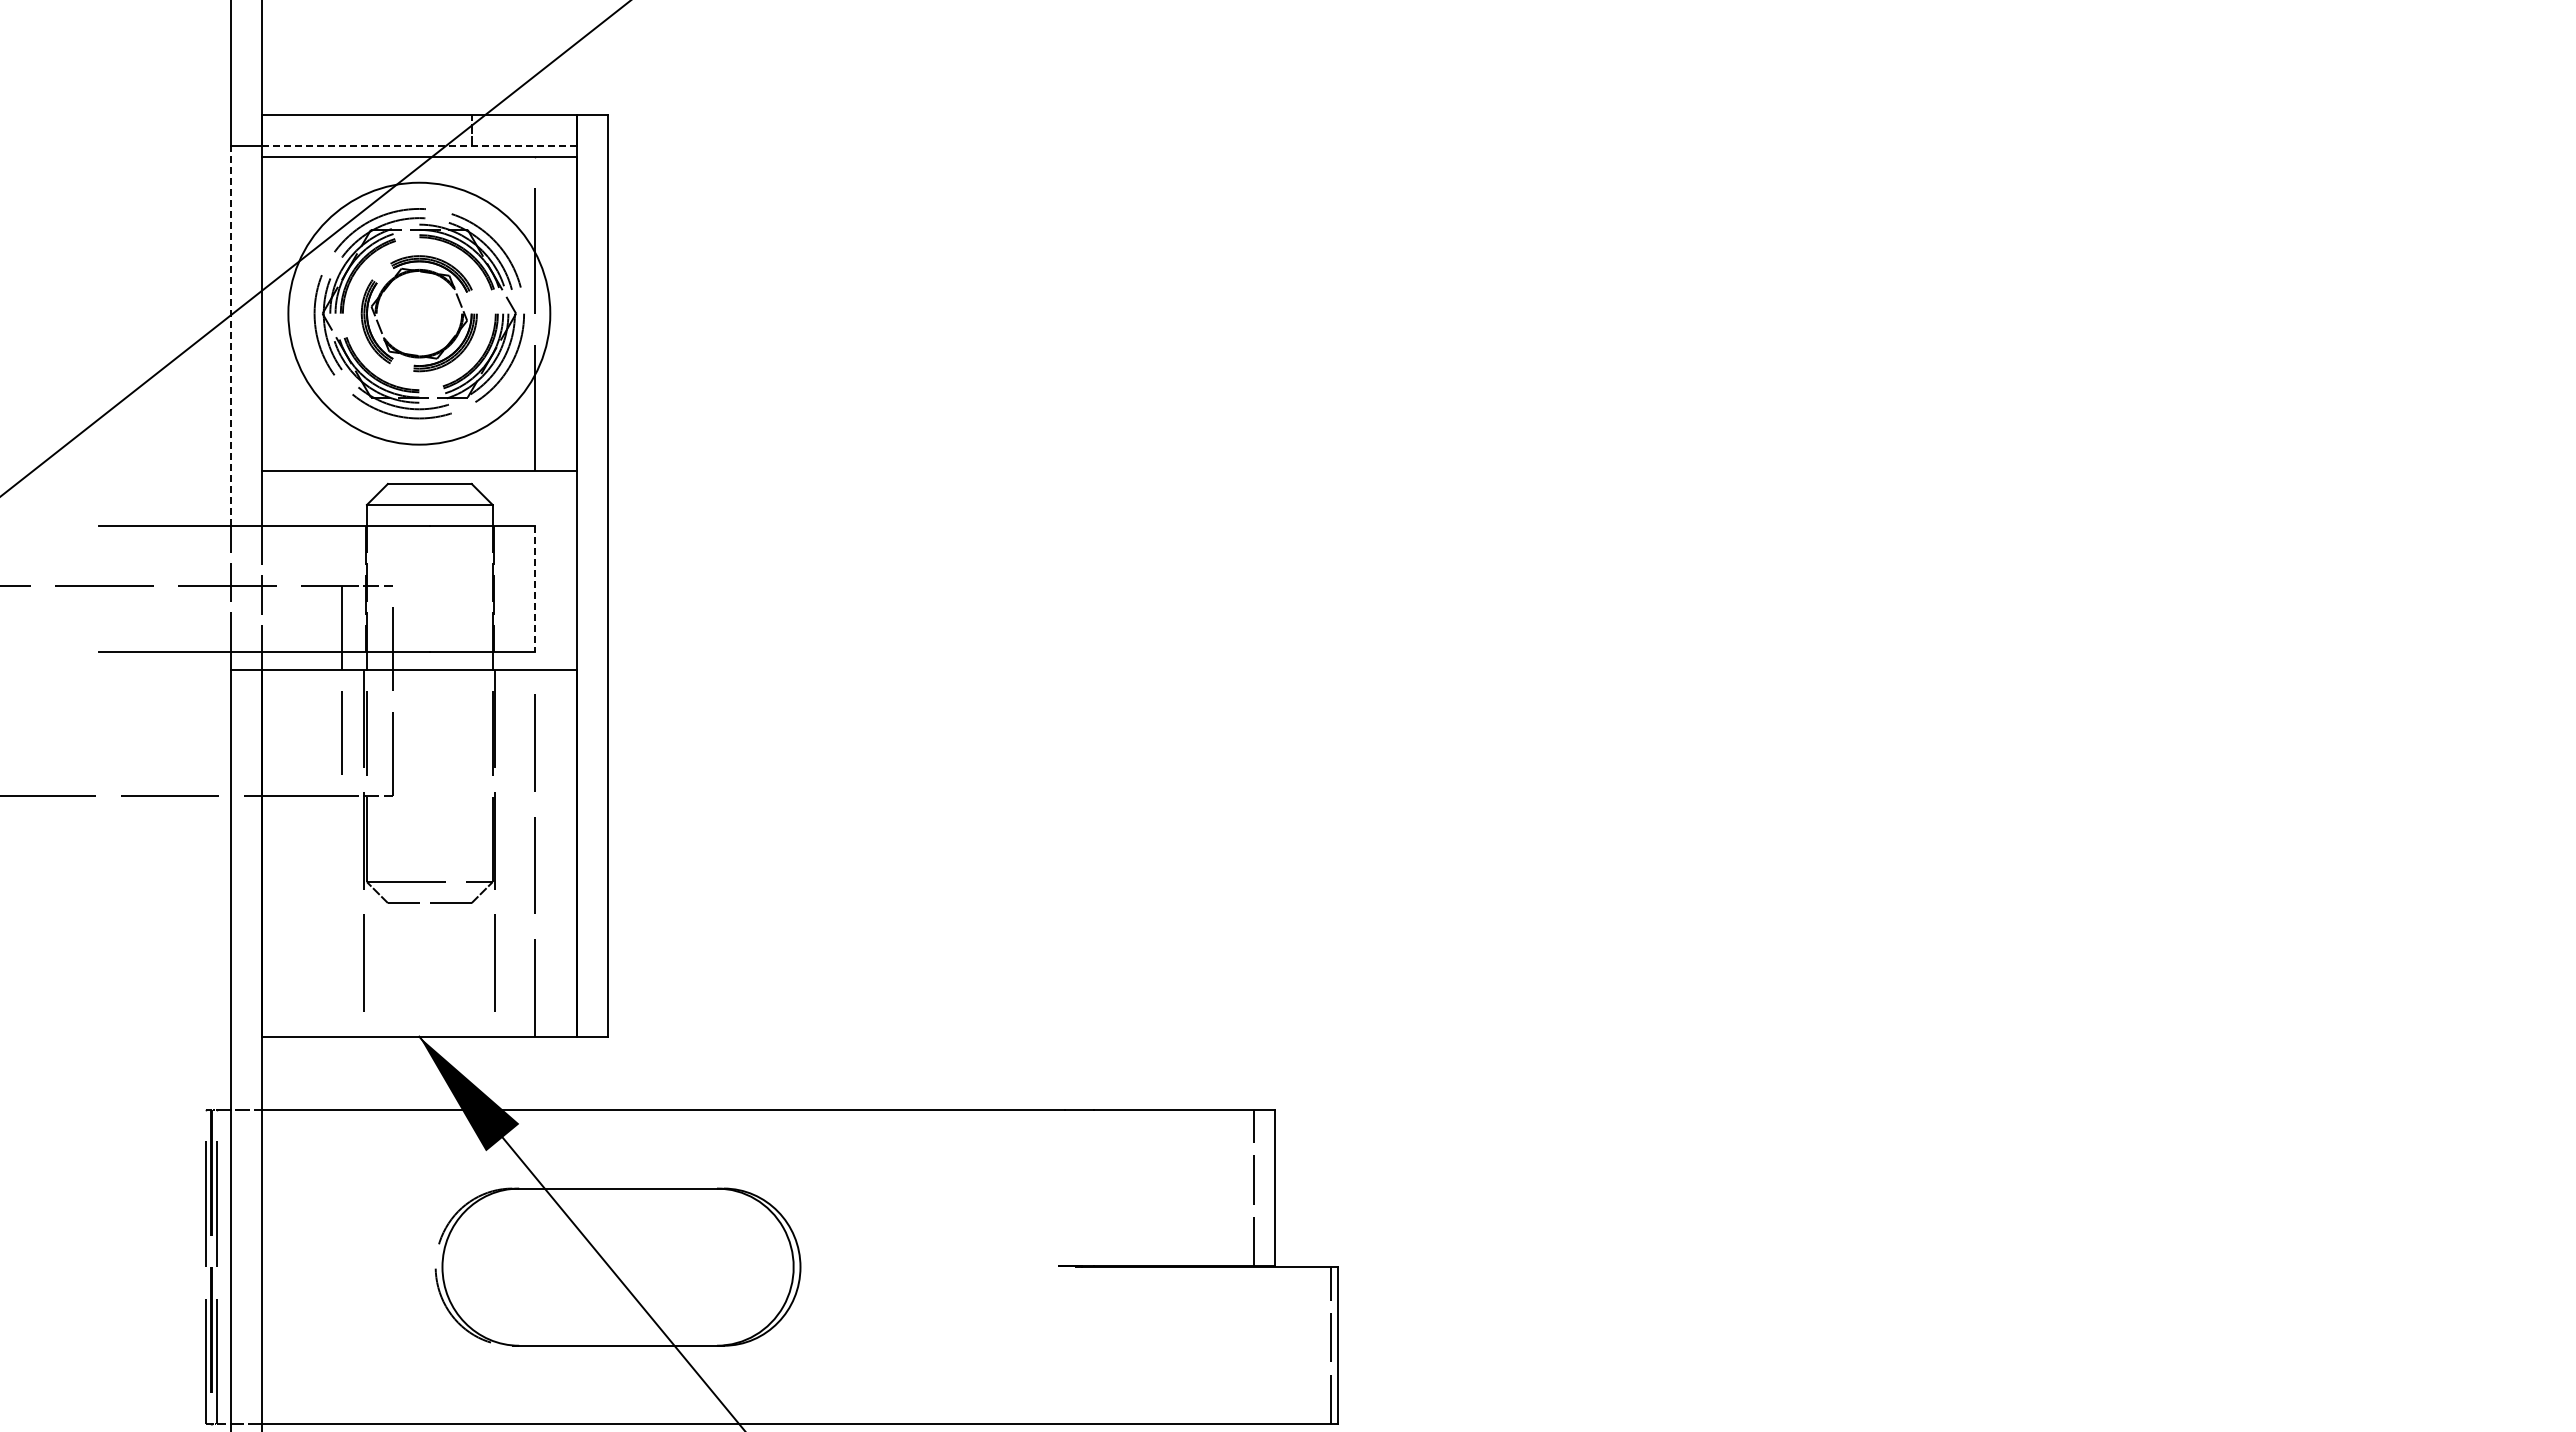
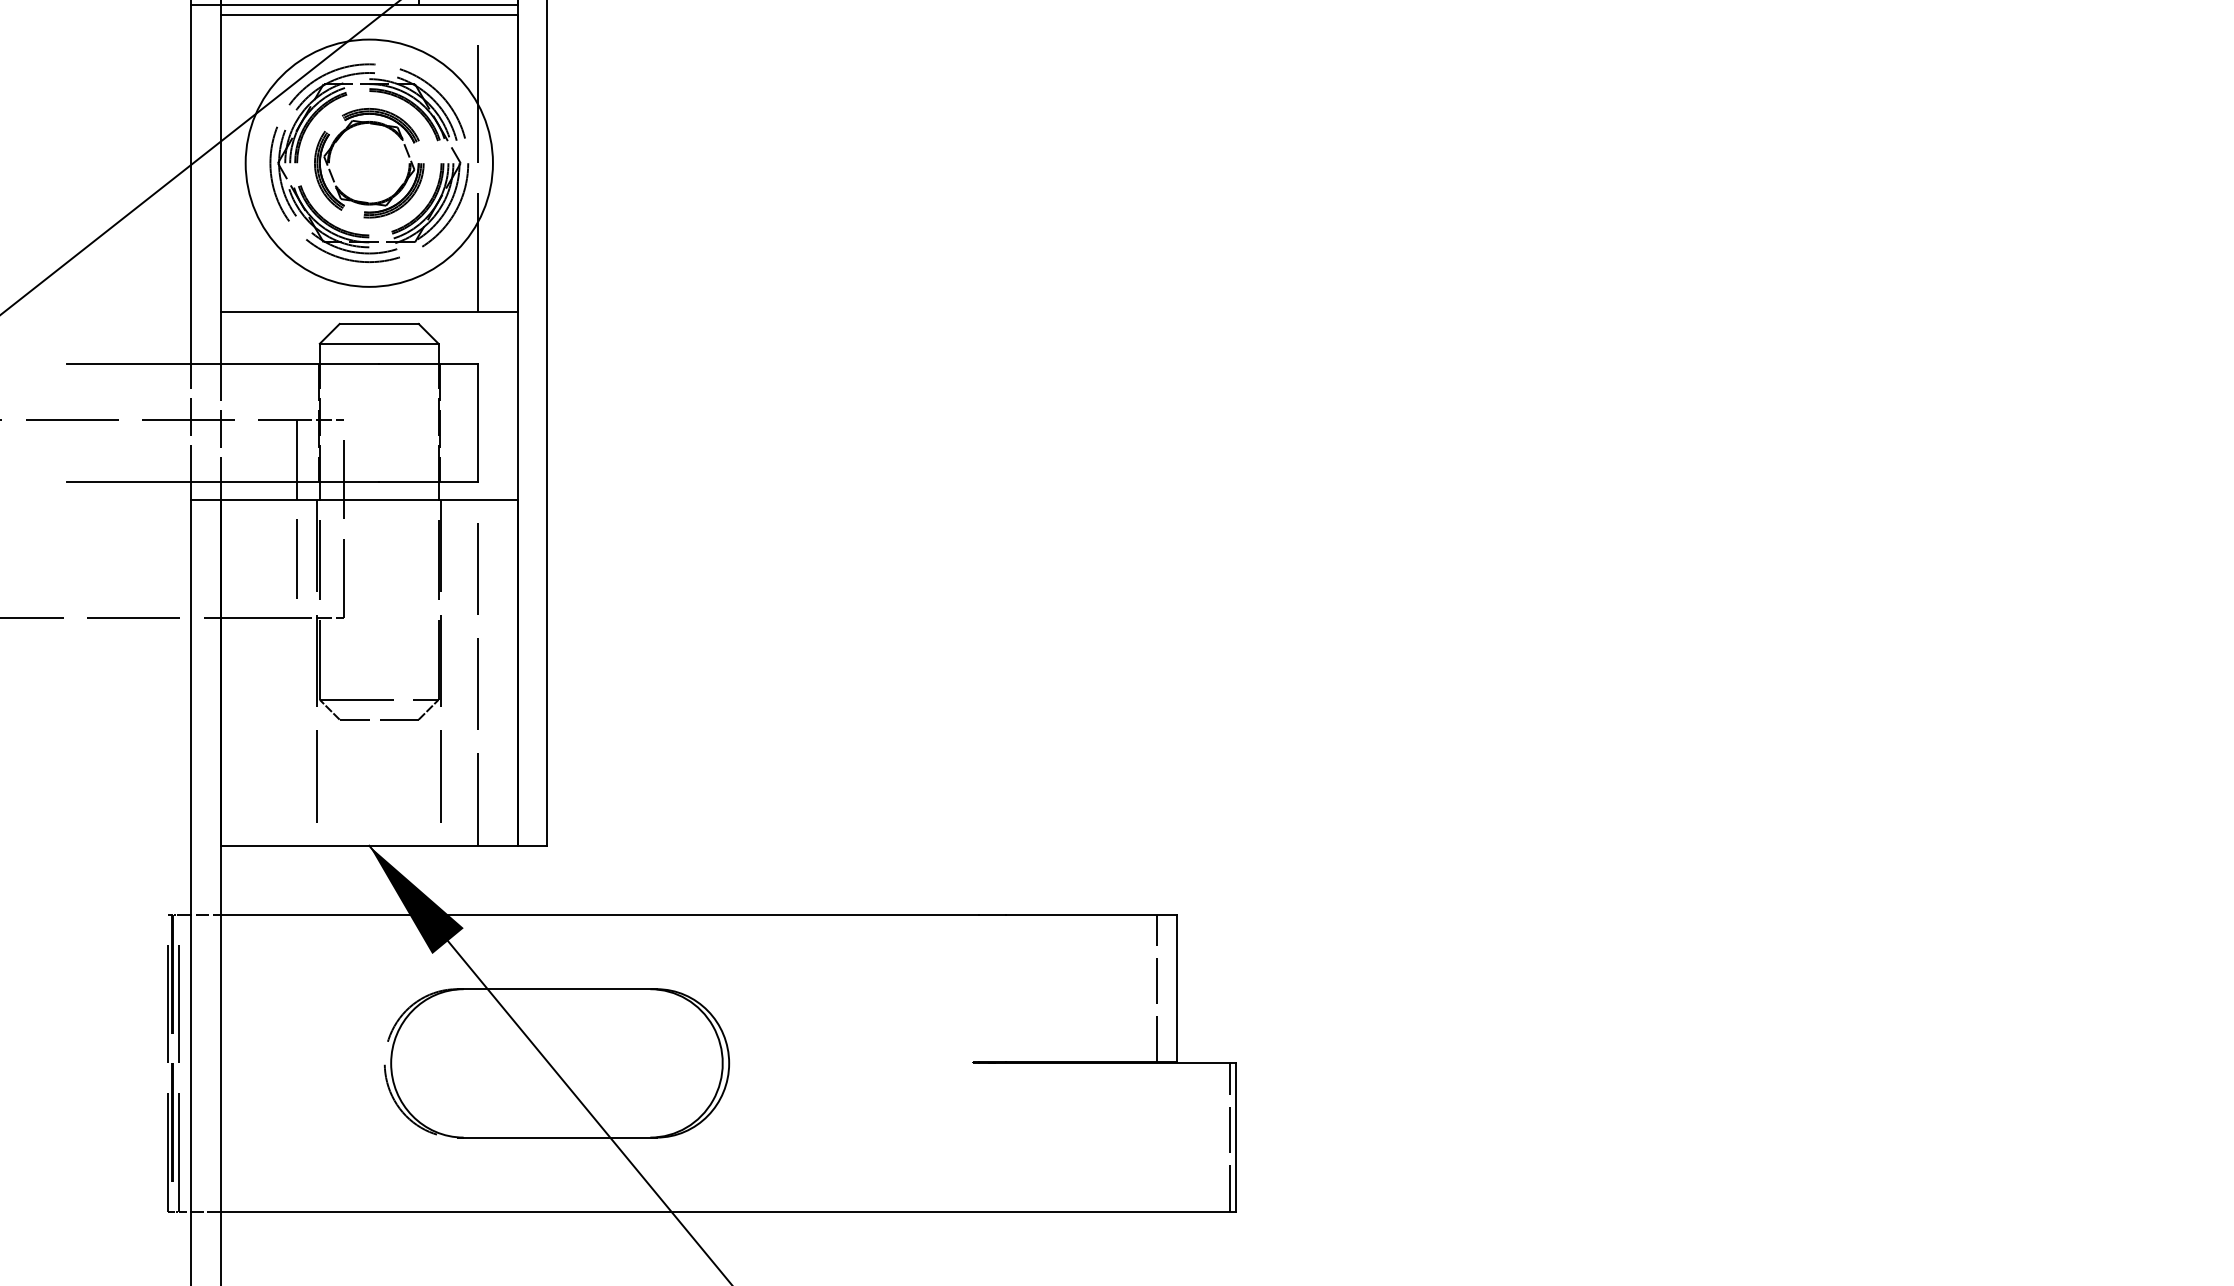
line: (418, 146) -> (368, 5), dashed -> solid
line: (230, 335) -> (191, 183), dashed -> solid
line: (534, 588) -> (478, 422), dashed -> solid

